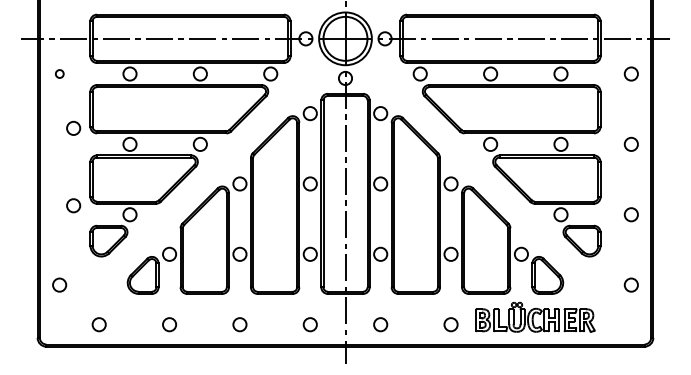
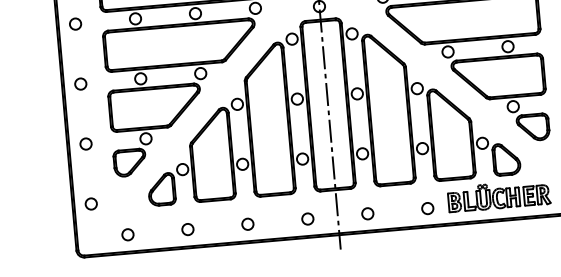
circle: (59, 73) -> (75, 23), size x1.67
circle: (73, 127) -> (80, 83), moved
circle: (73, 205) -> (85, 143), moved

